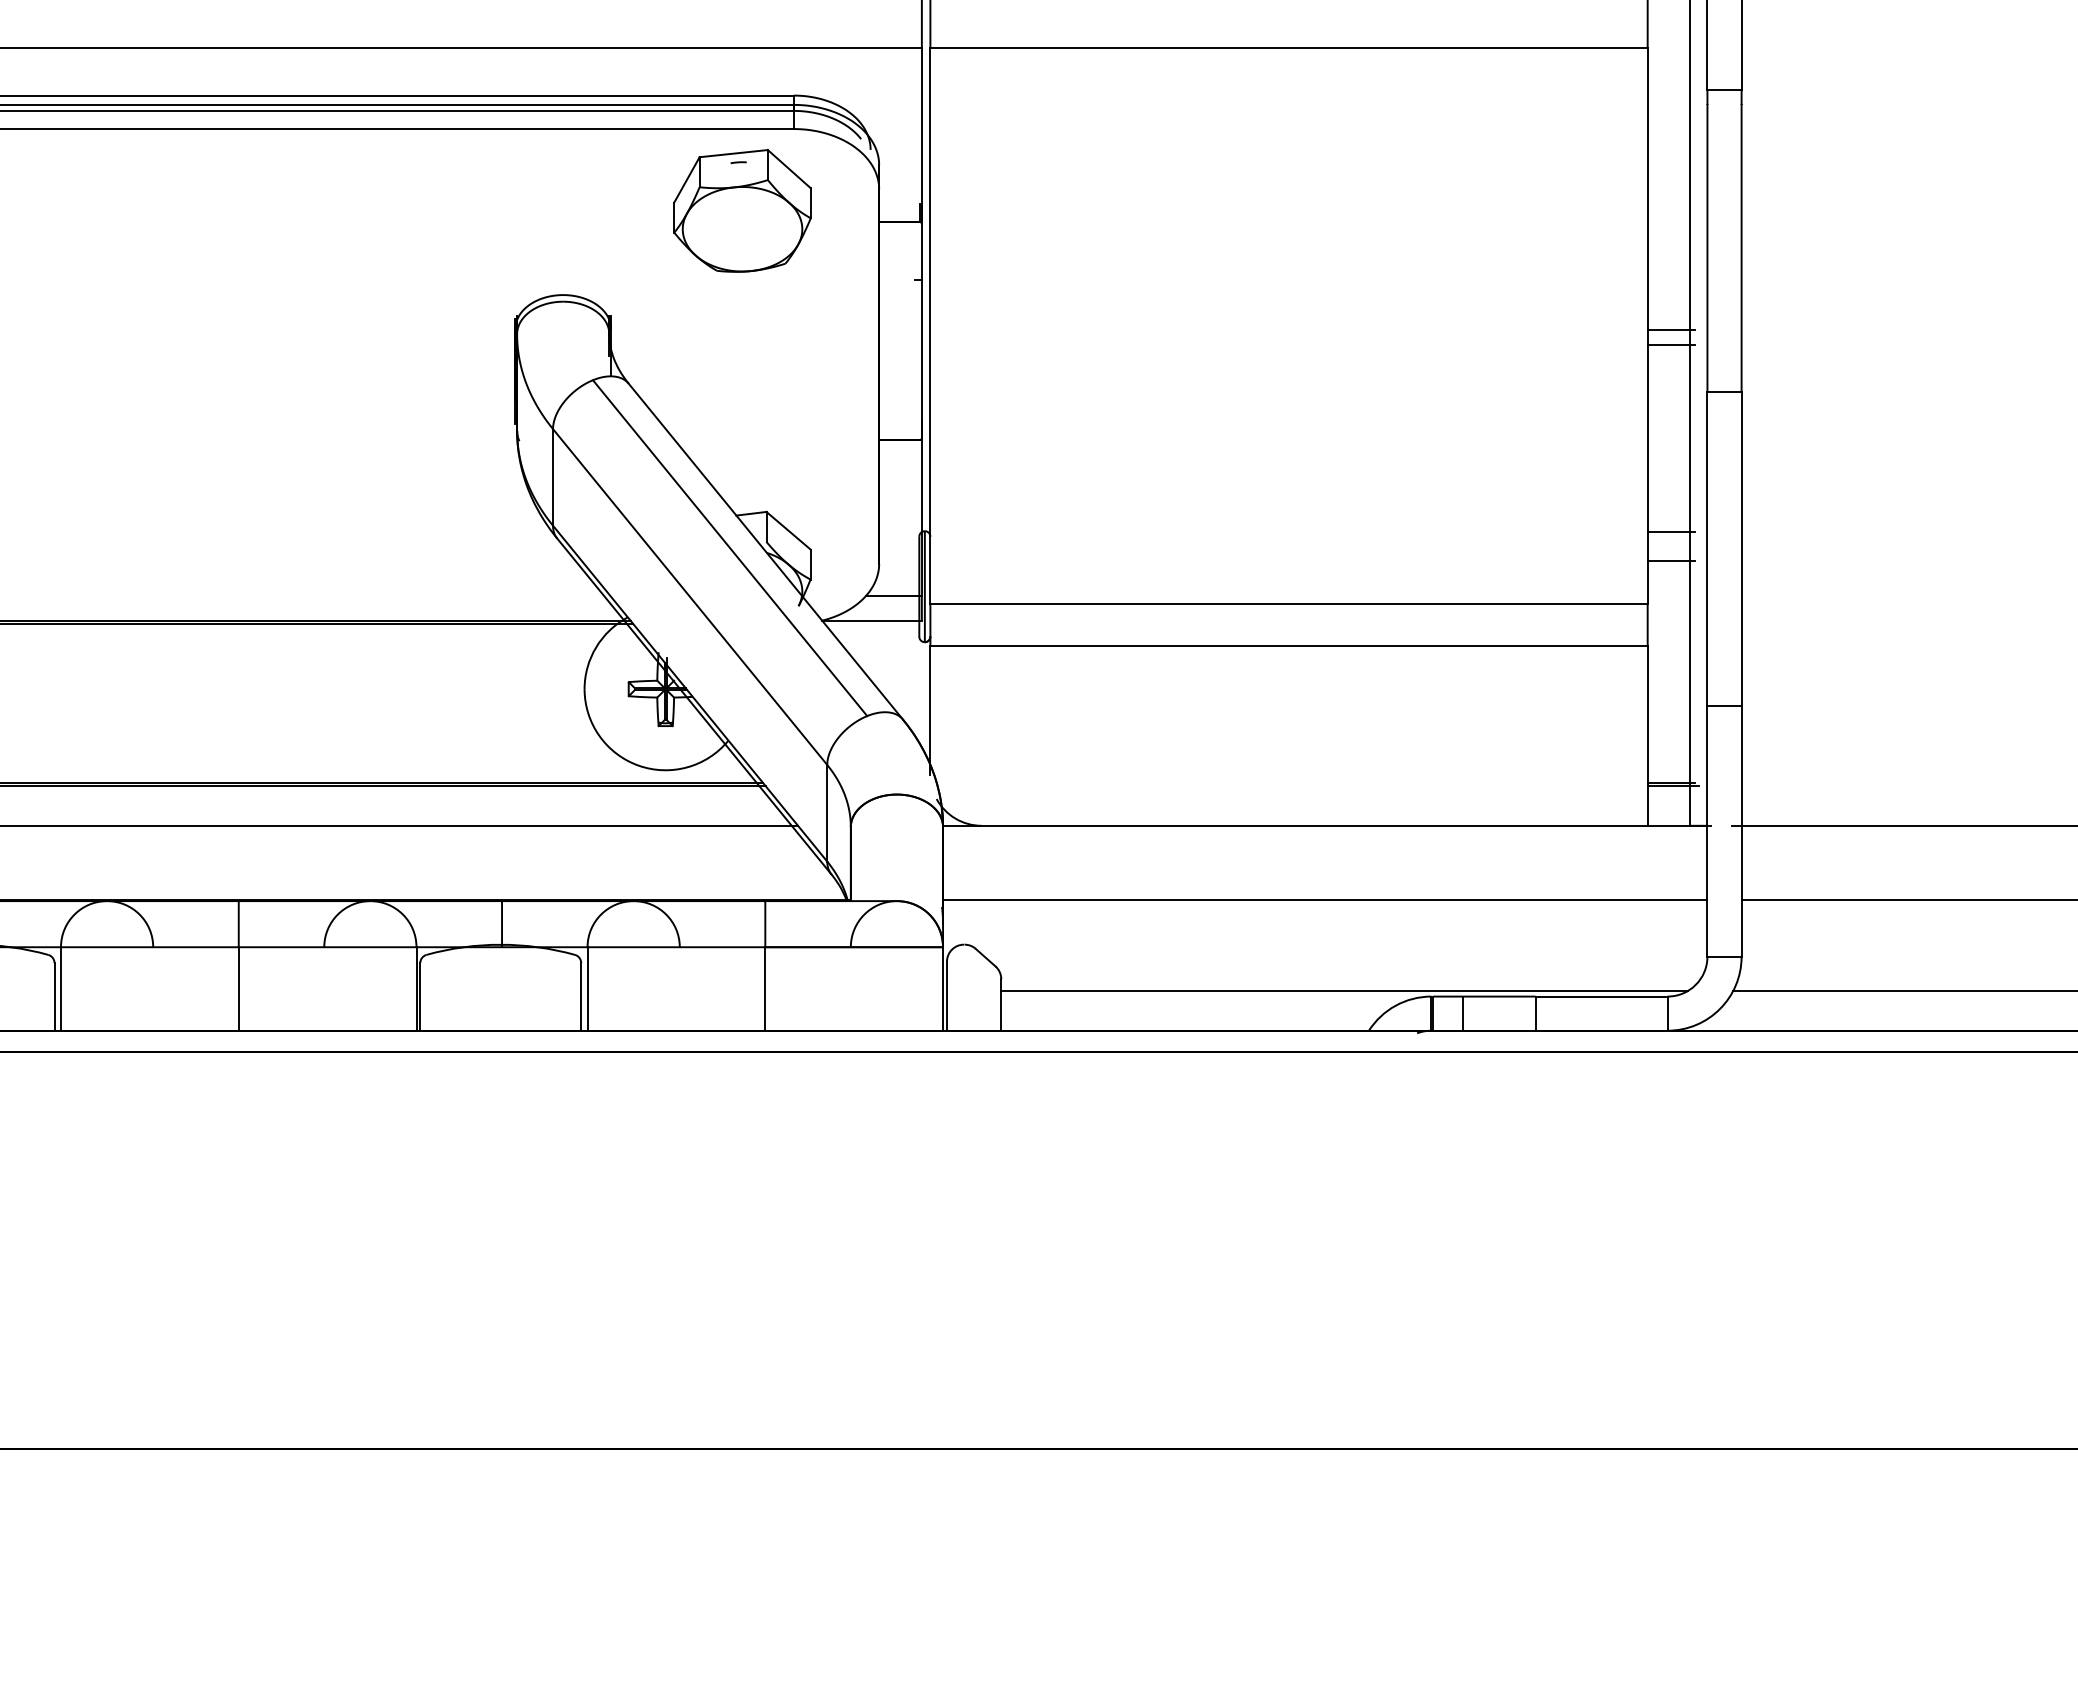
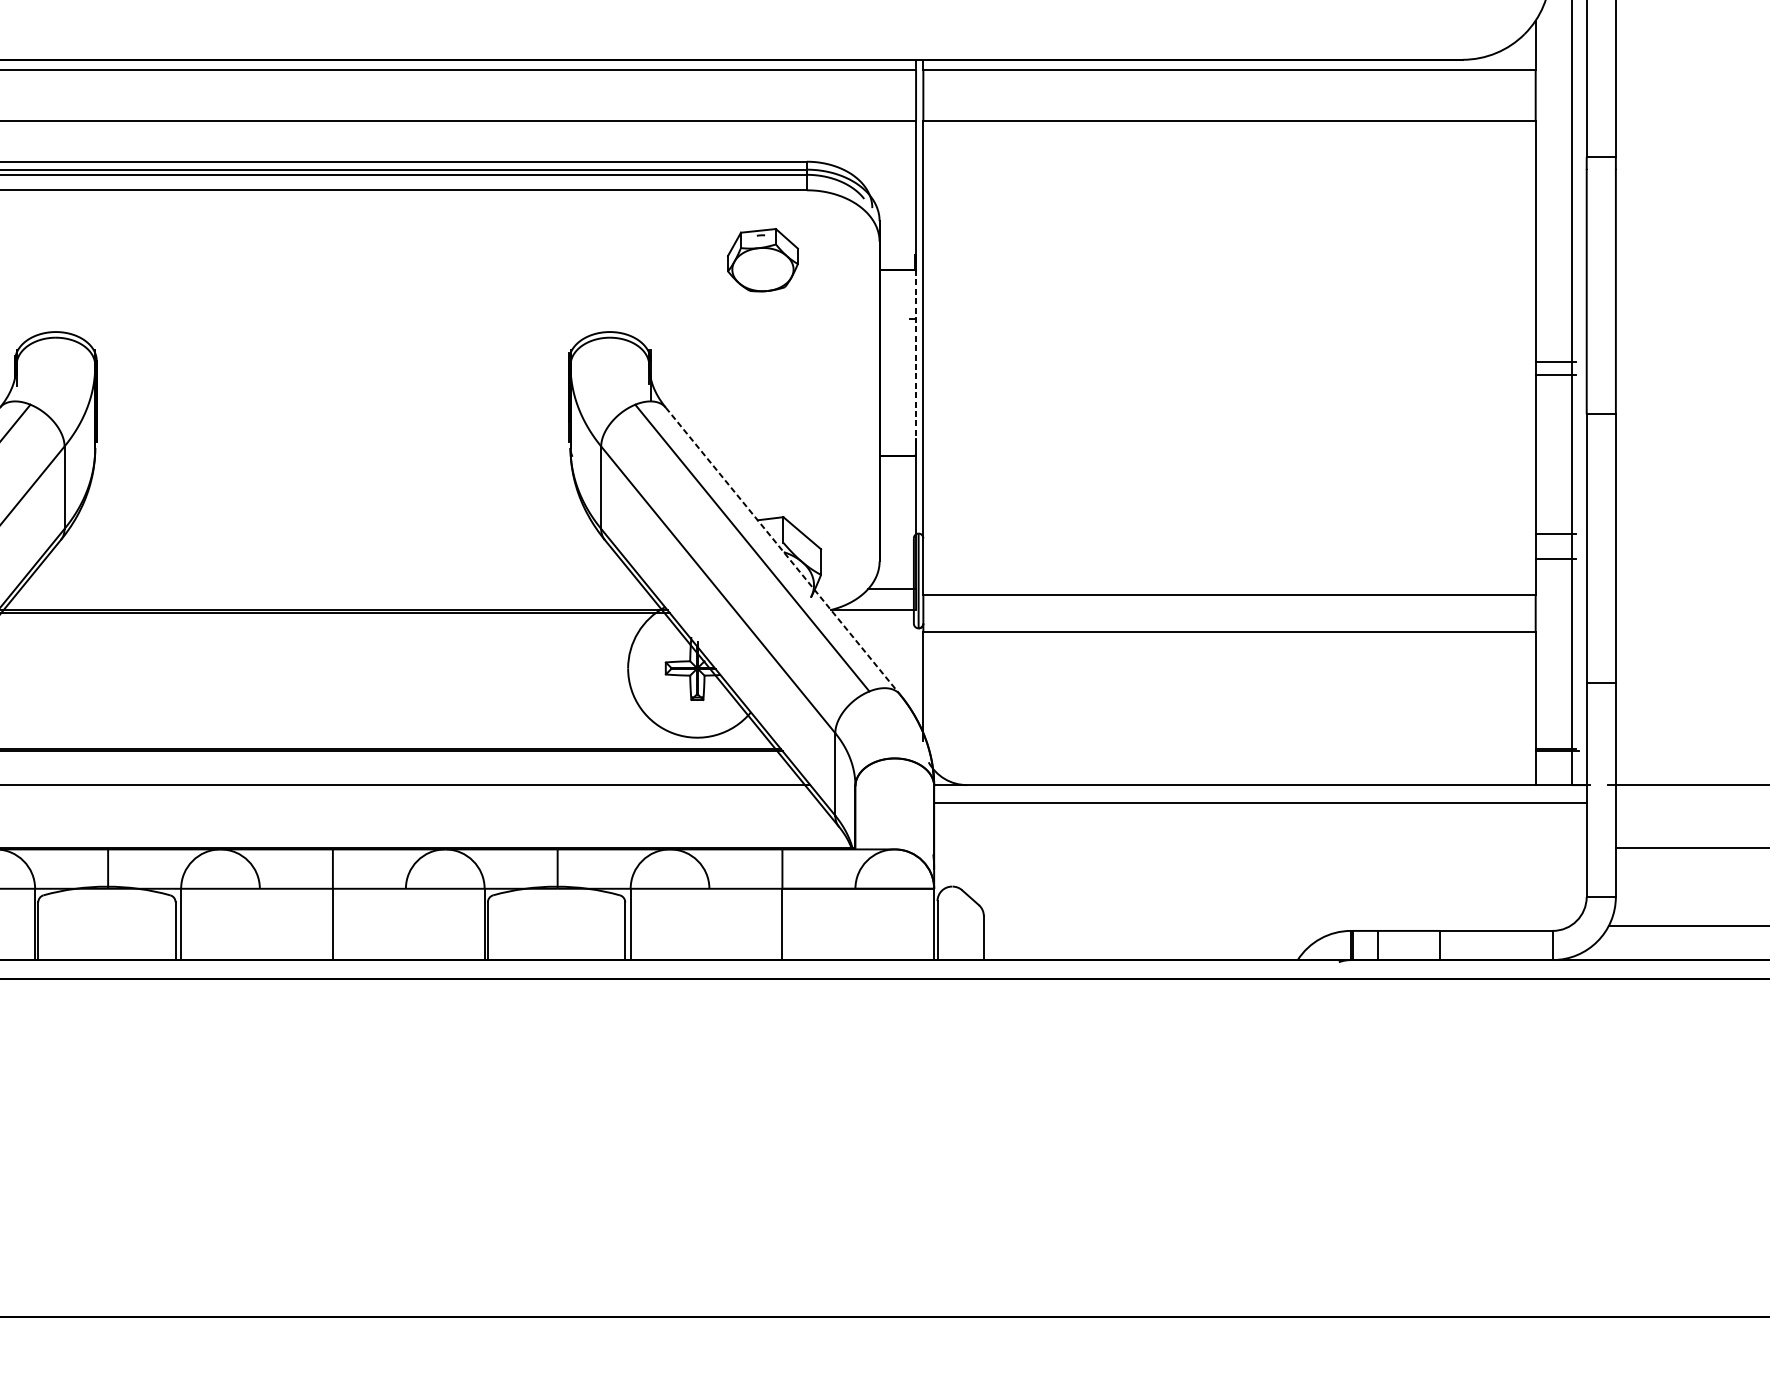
part: (742, 210) -> (762, 259), size x0.6
line: (921, 330) -> (915, 362), solid -> dashed
line: (765, 551) -> (782, 550), solid -> dashed
line: (1325, 899) -> (1260, 802), moved
line: (1344, 990) -> (1276, 925), removed

